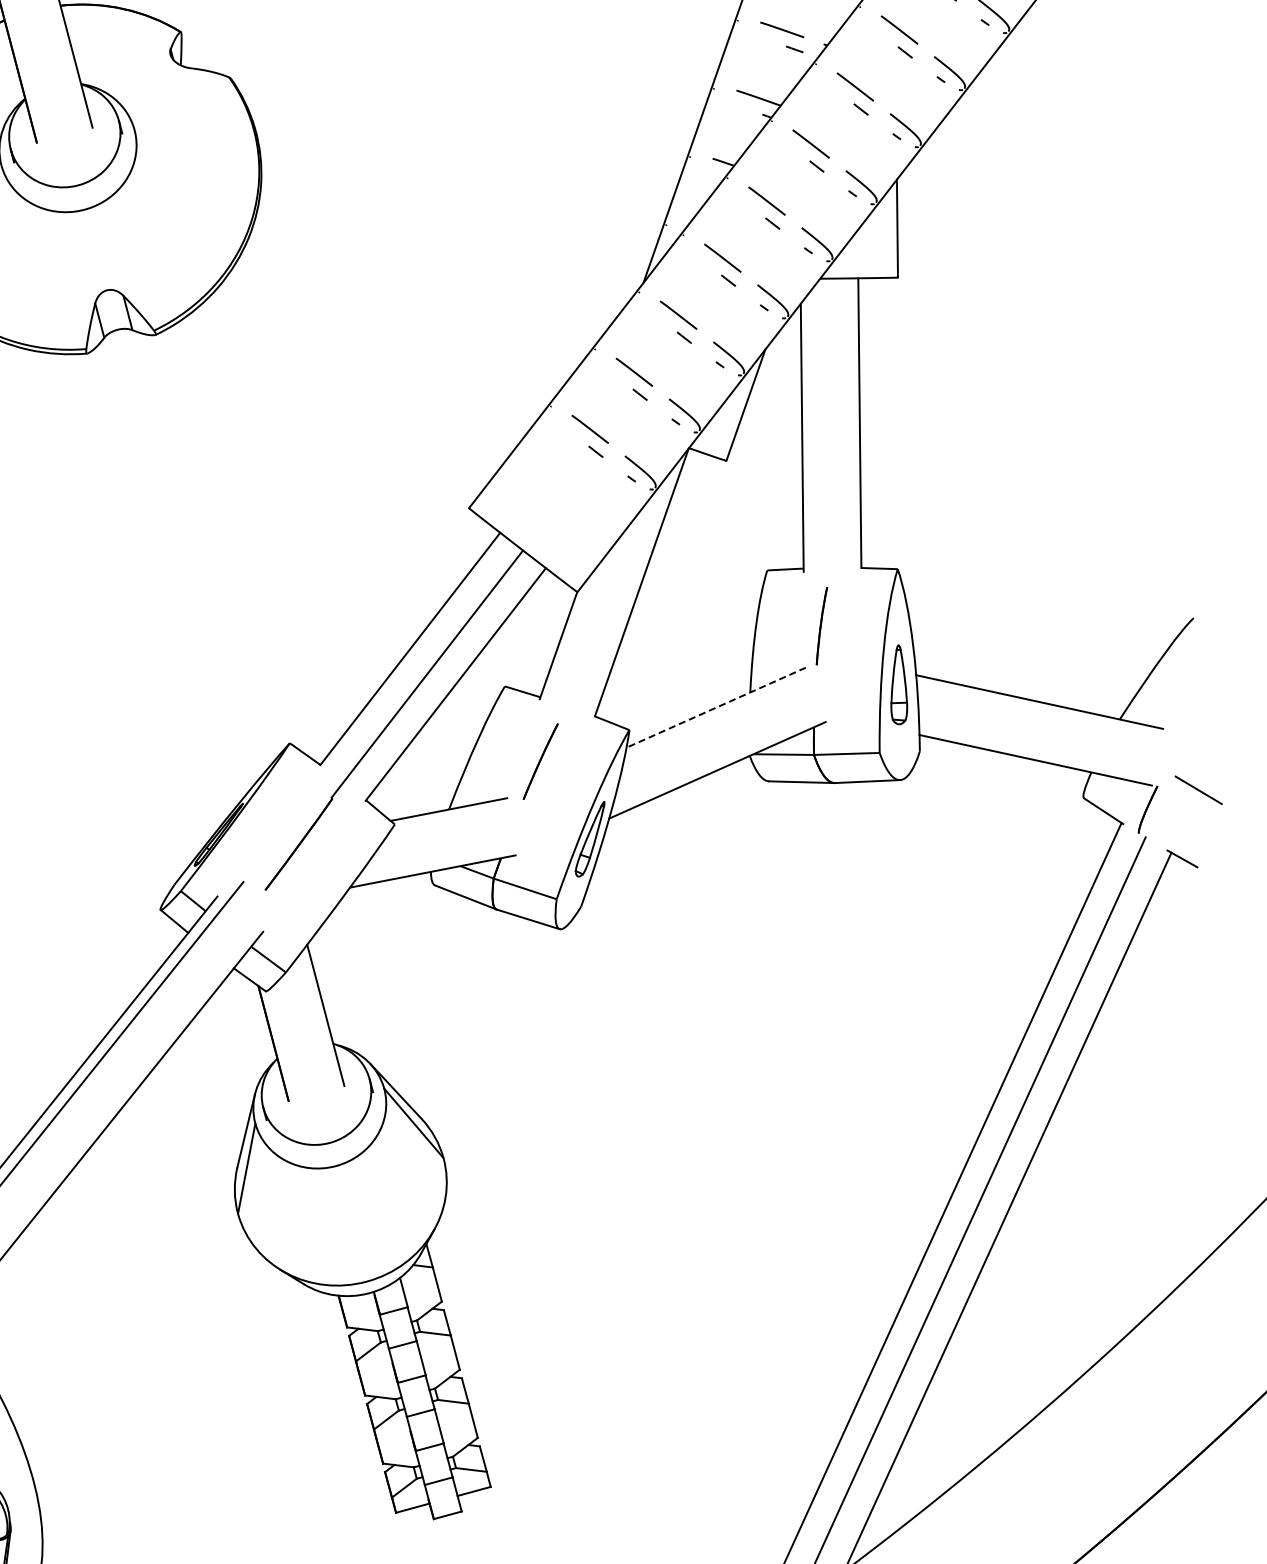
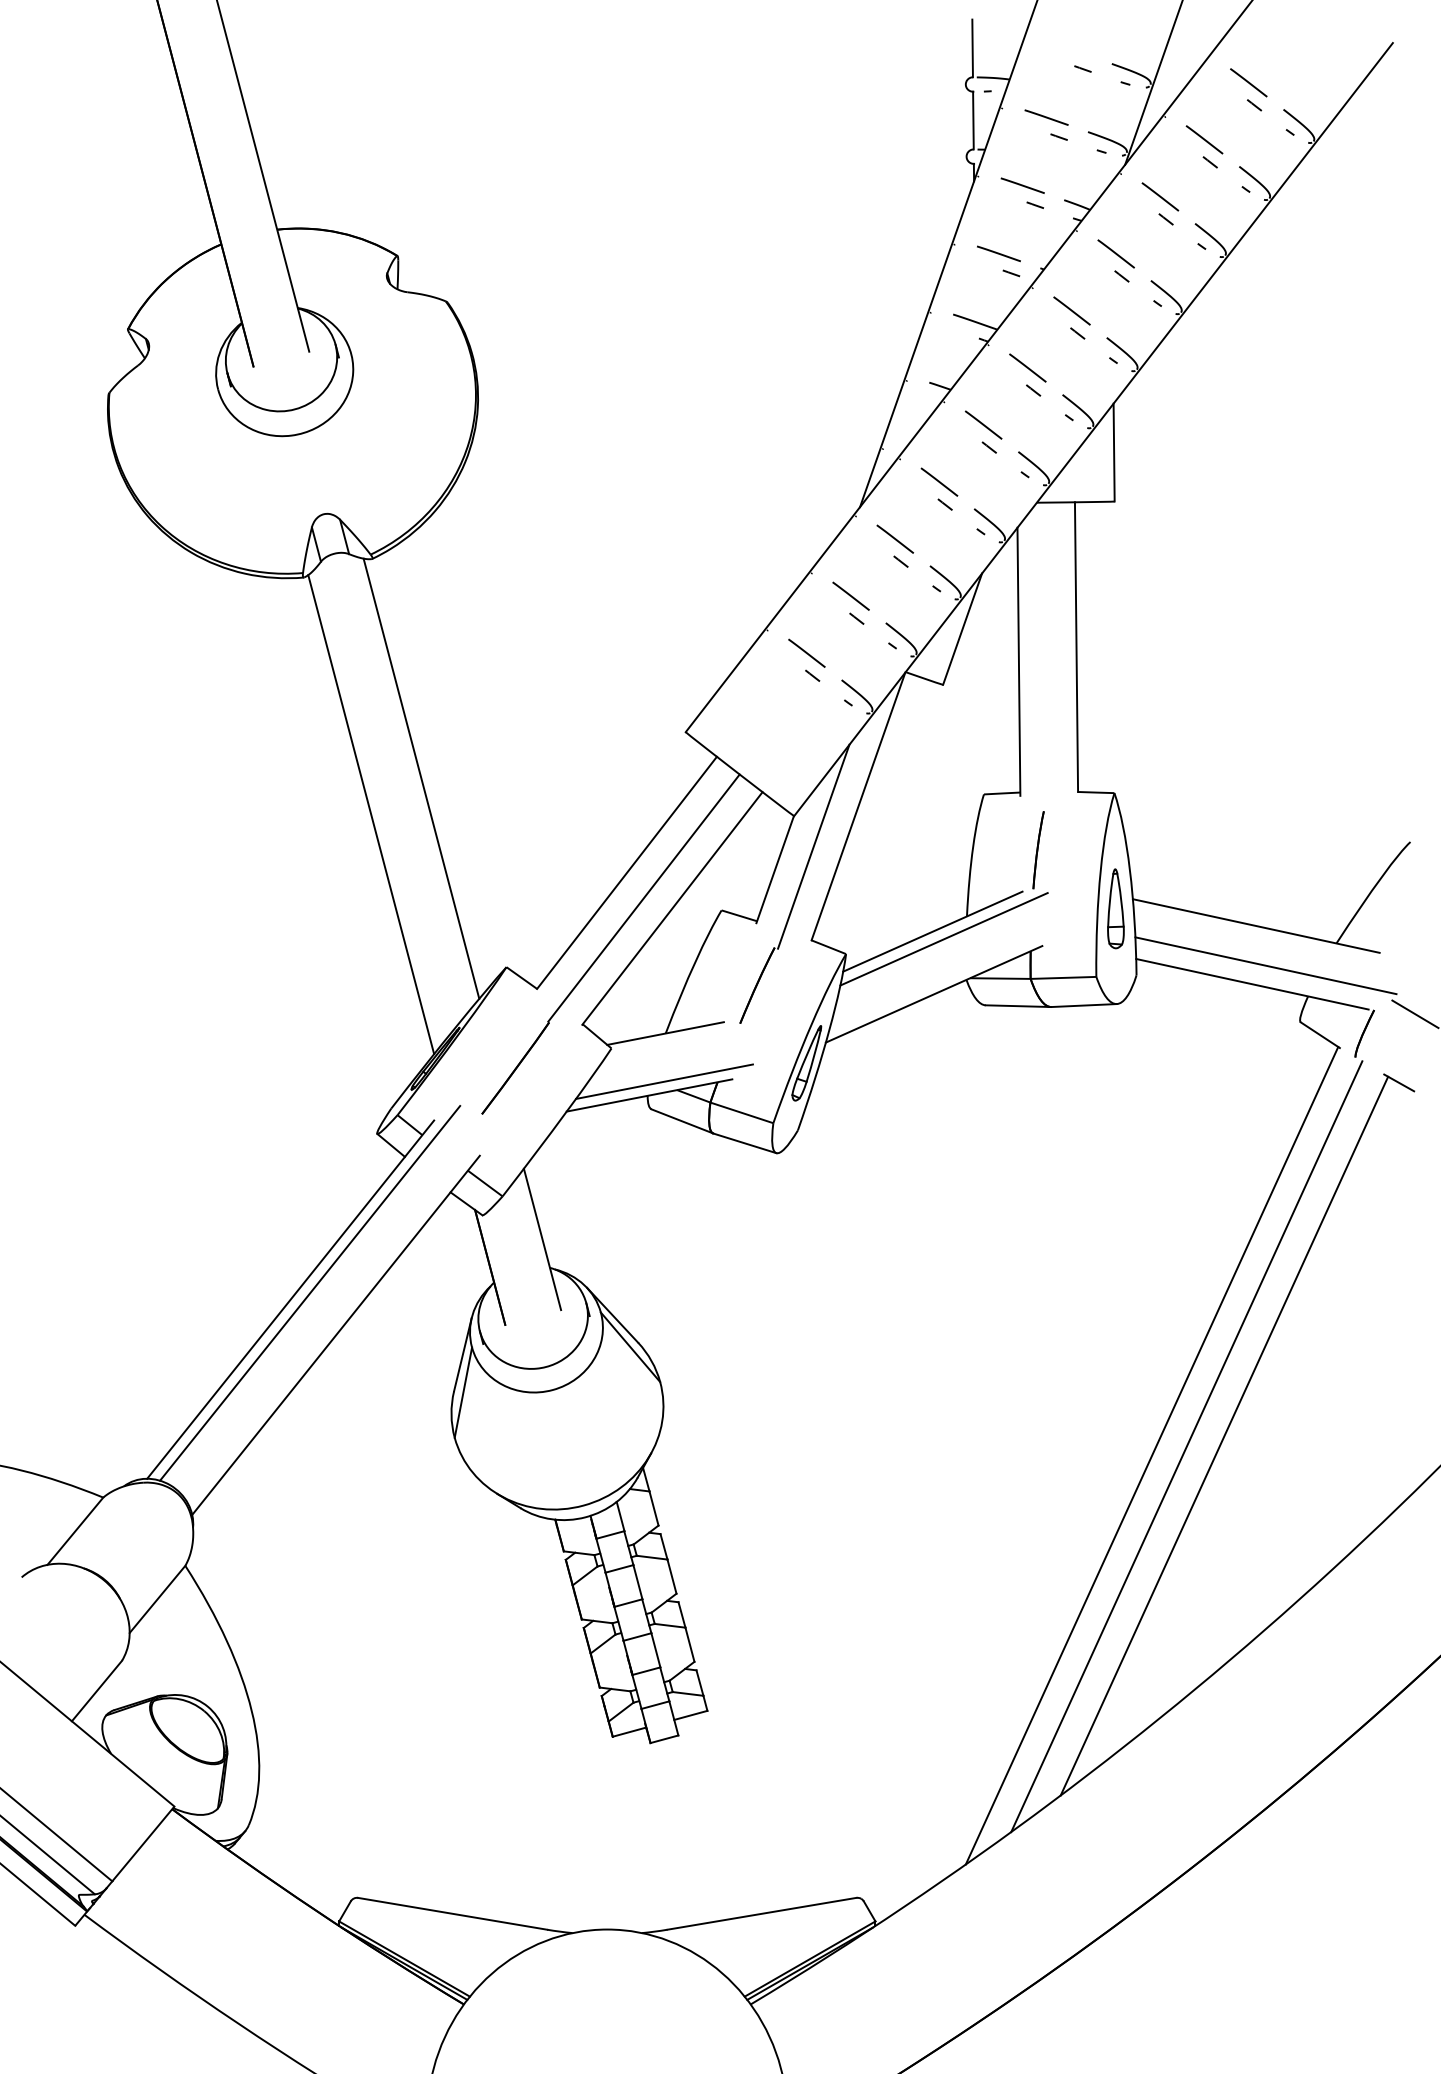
line: (204, 554) -> (421, 778), added
line: (154, 590) -> (371, 814), added
line: (596, 622) -> (813, 846), added
line: (715, 707) -> (932, 931), dashed -> solid
line: (726, 715) -> (943, 939), added
line: (1048, 741) -> (1265, 965), added
line: (447, 857) -> (664, 1081), added

